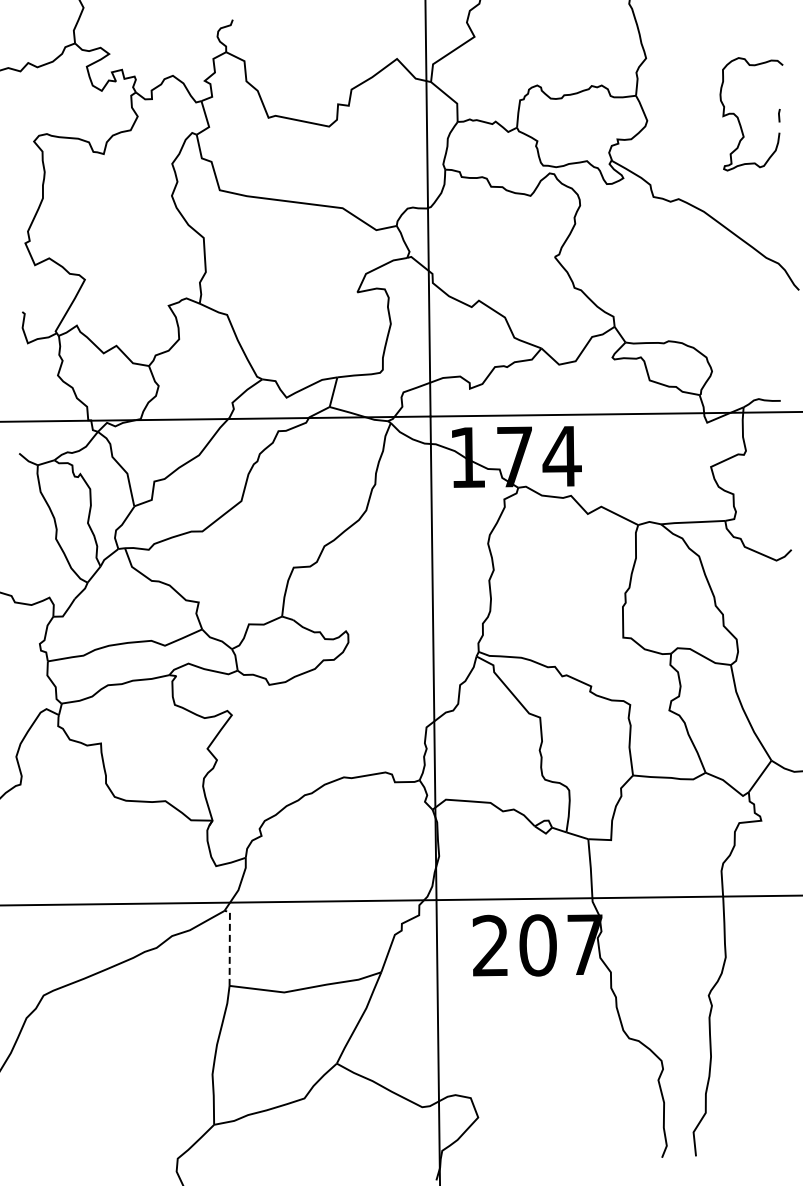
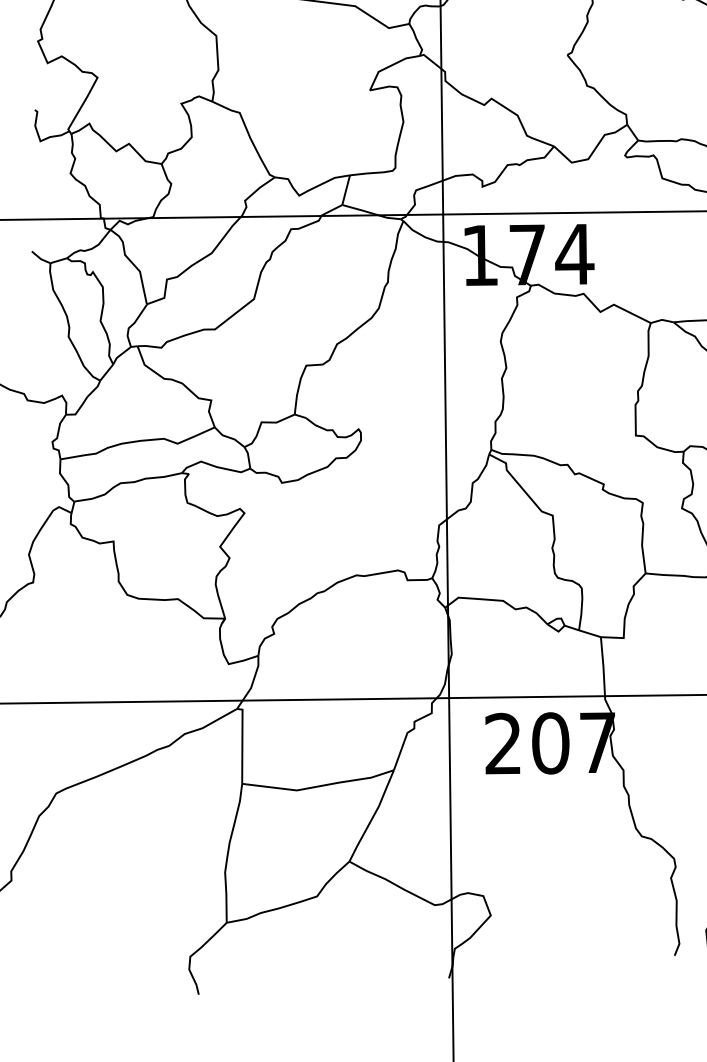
line: (229, 945) -> (242, 743), dashed -> solid

